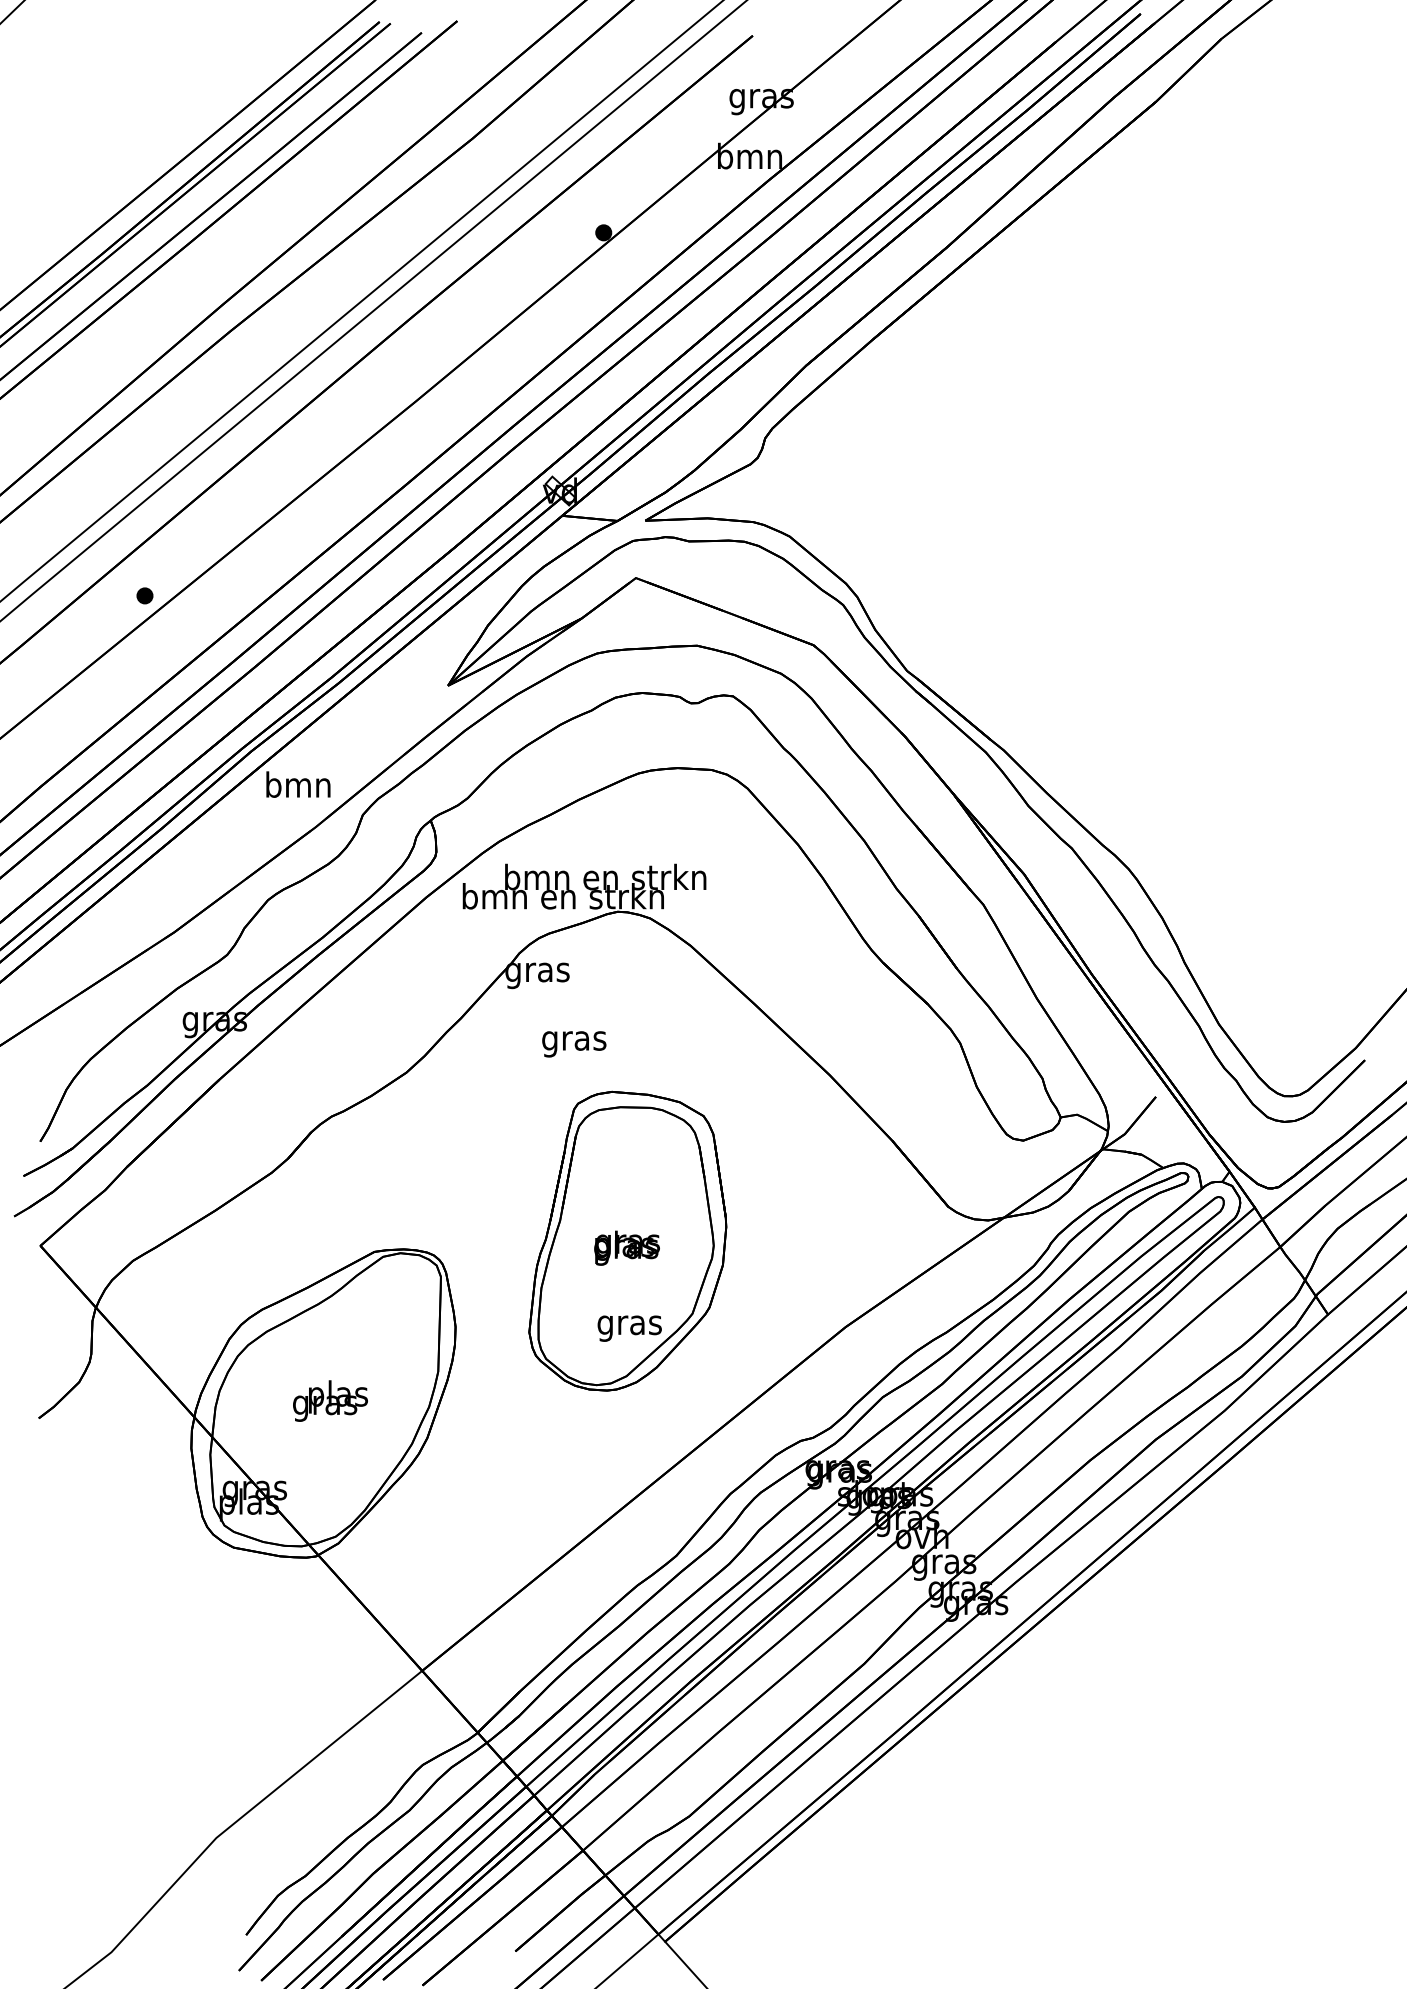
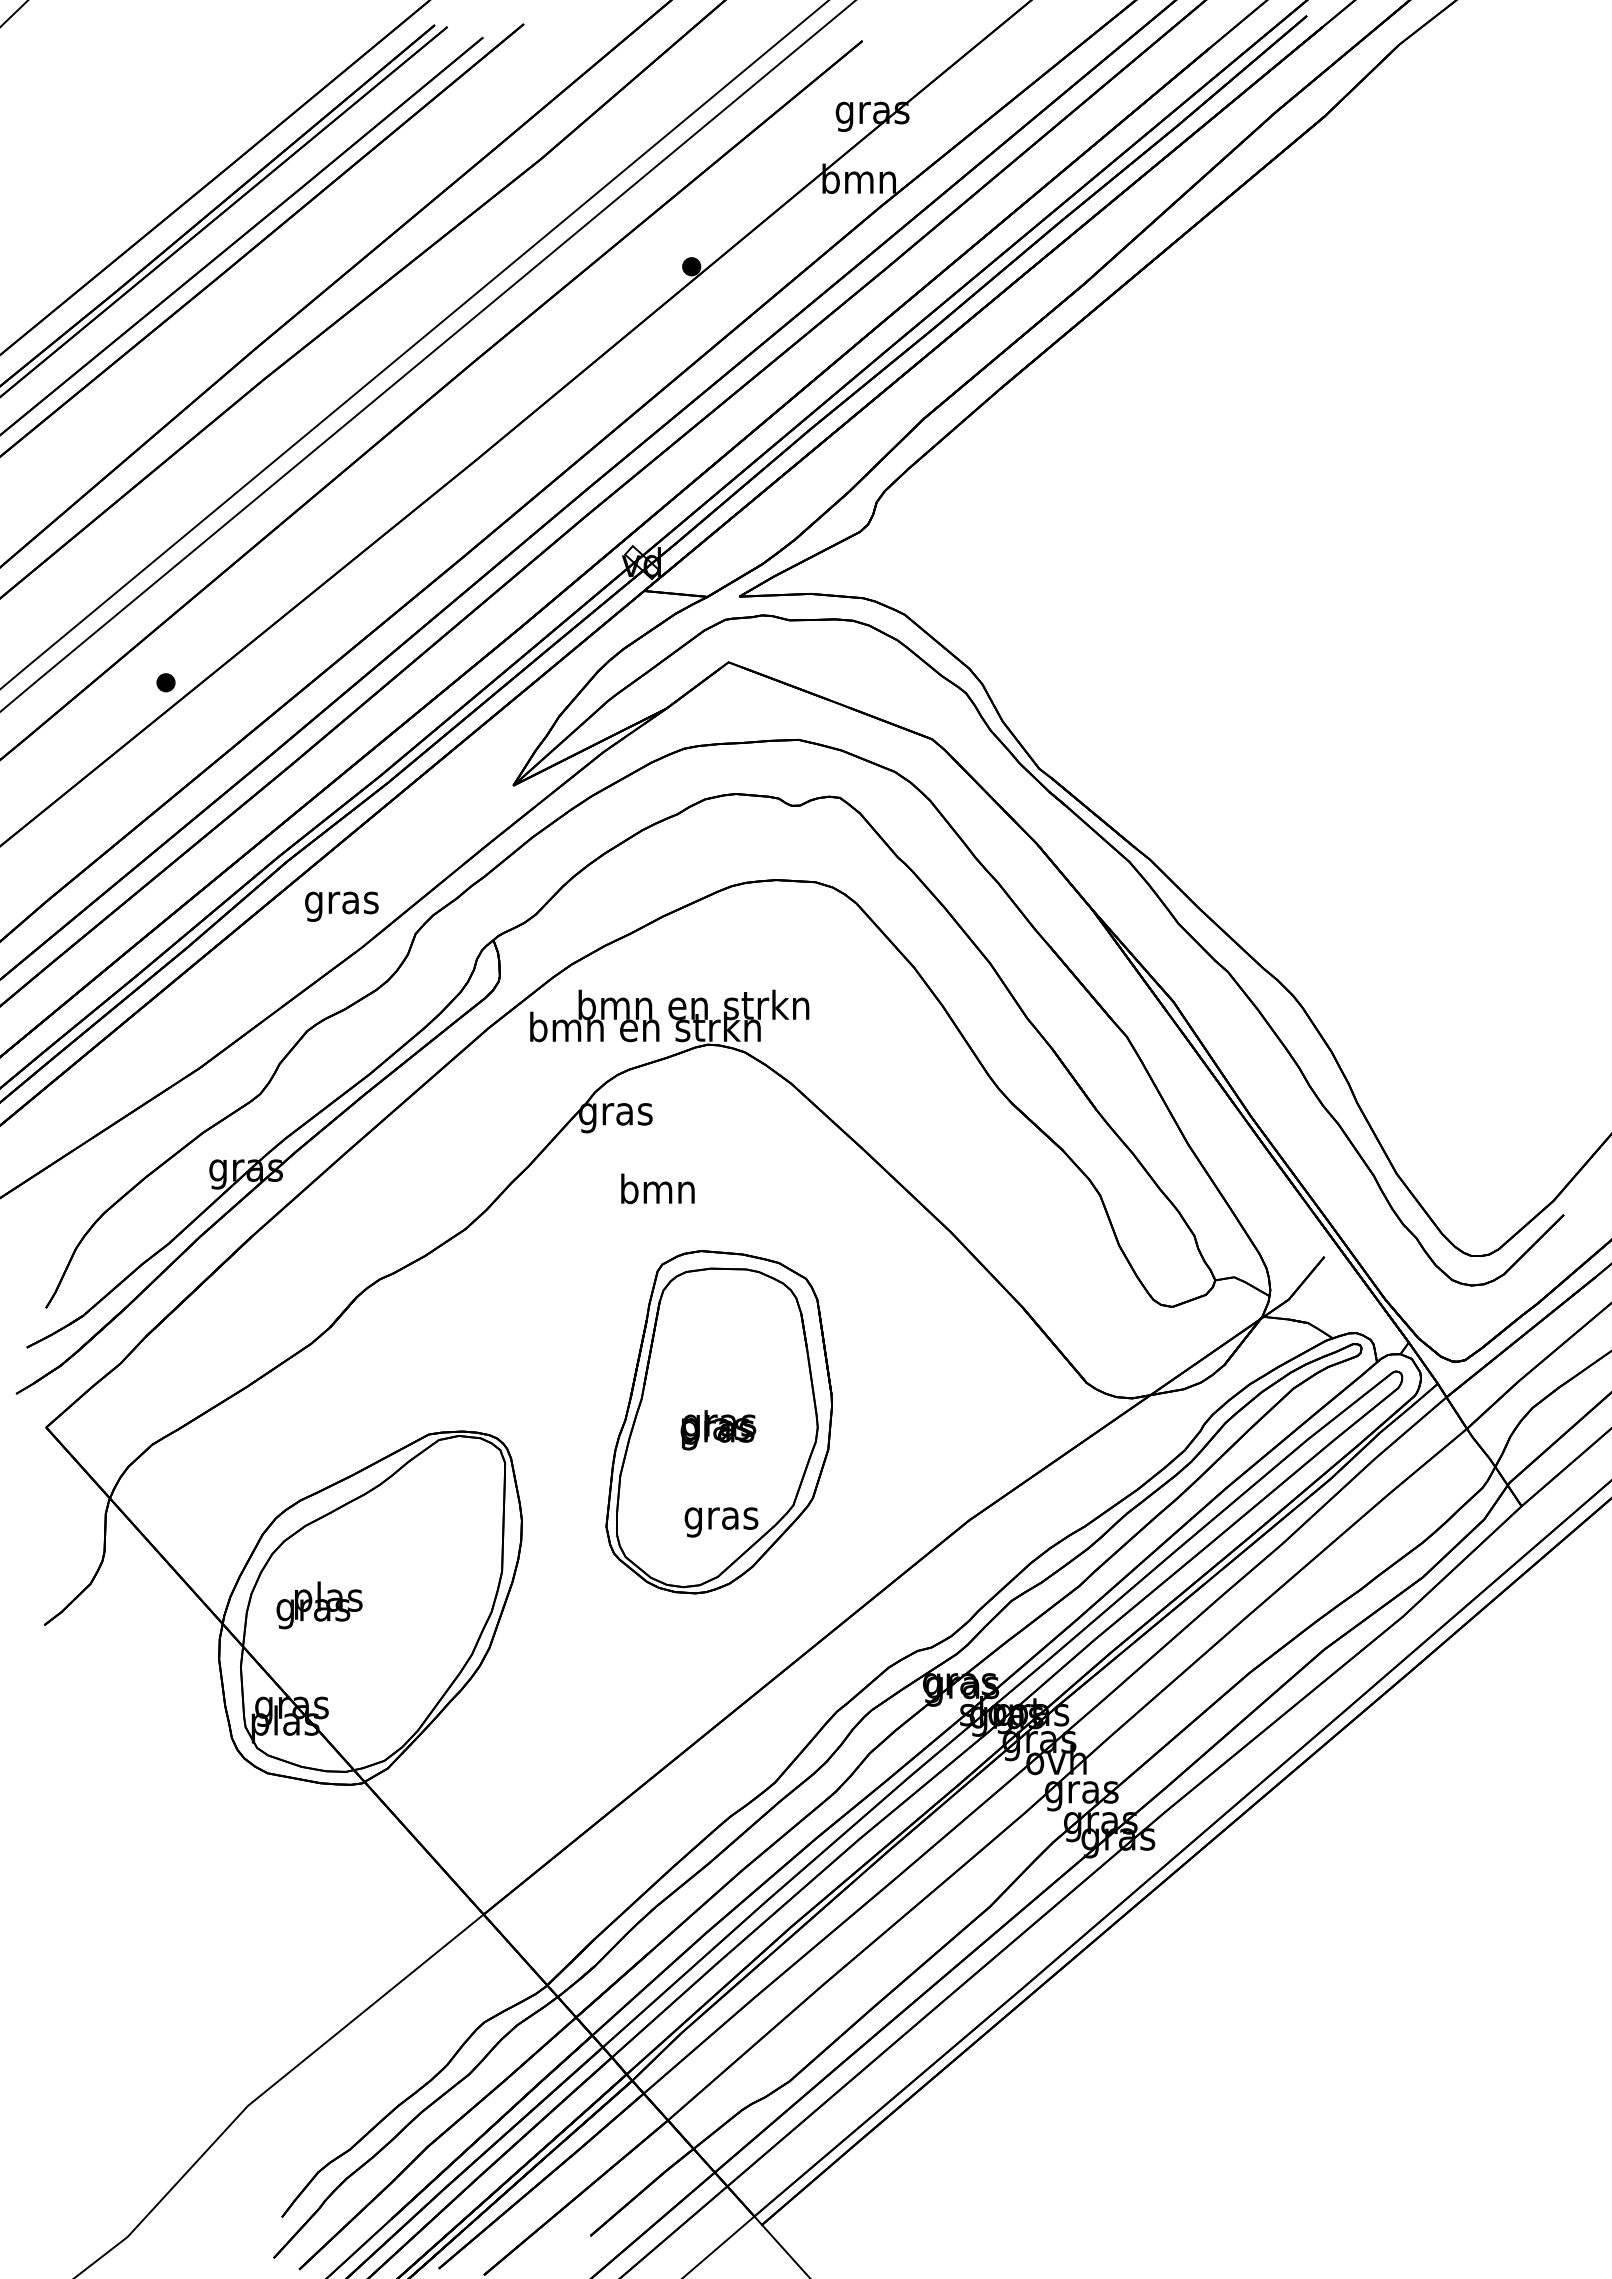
text: (298, 787) -> (341, 902), bmn -> gras
text: (573, 1040) -> (657, 1192), gras -> bmn
text: (330, 1401) -> (319, 1605), moved

